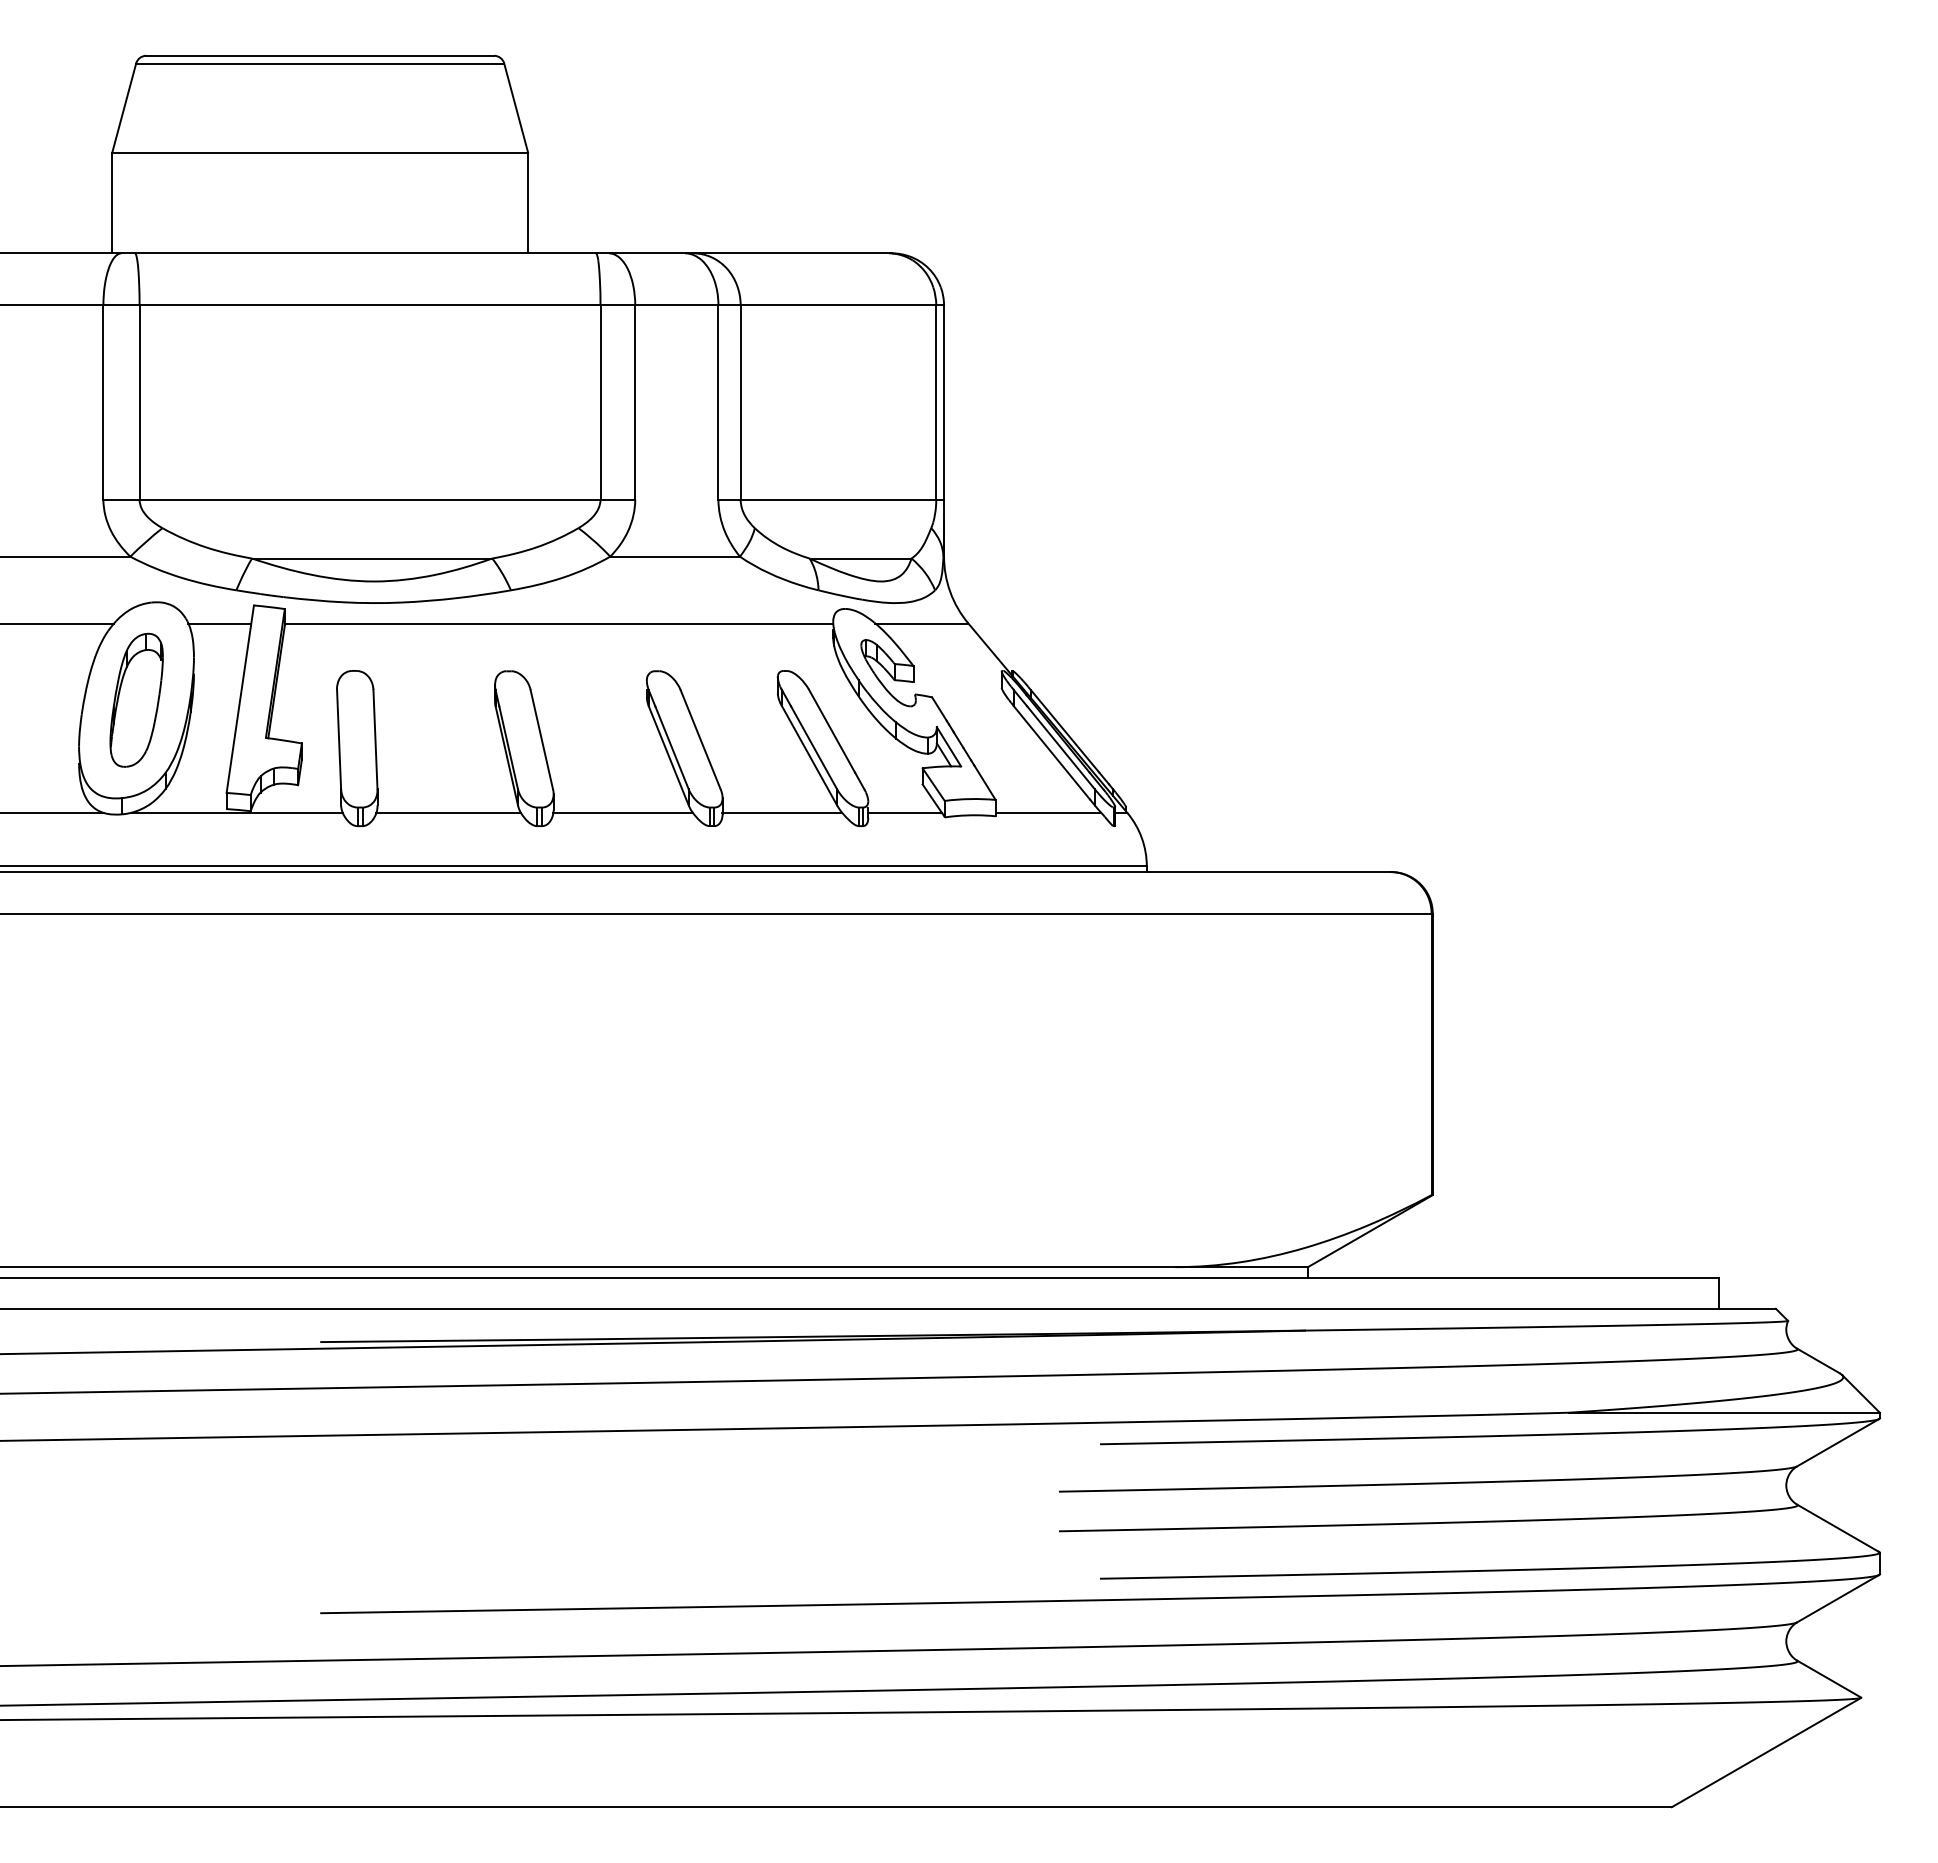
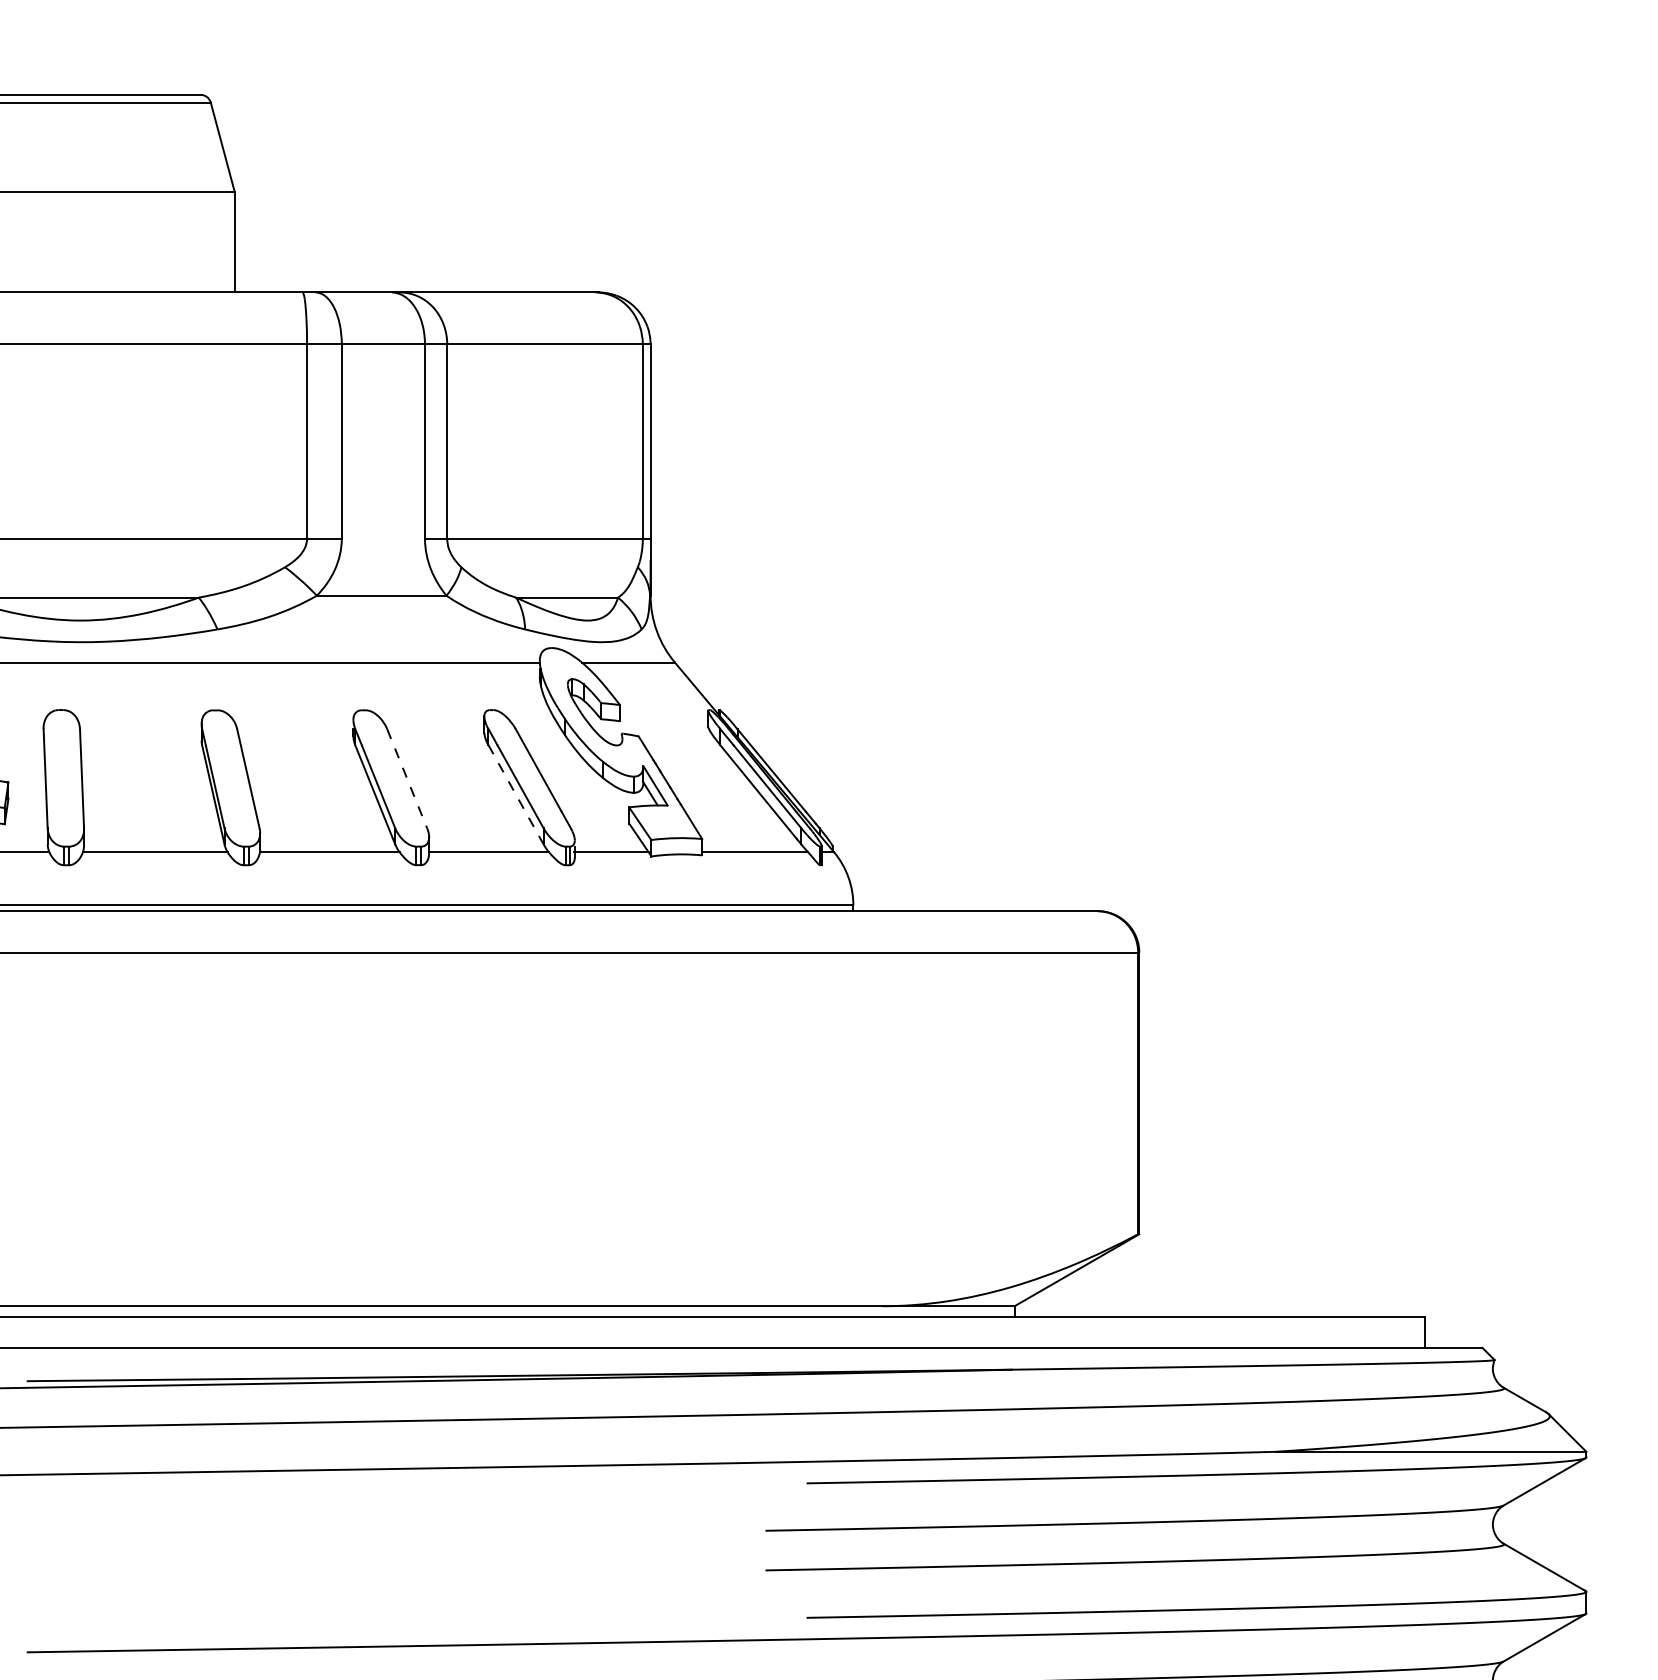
line: (700, 740) -> (407, 779), solid -> dashed
line: (809, 755) -> (516, 794), solid -> dashed

